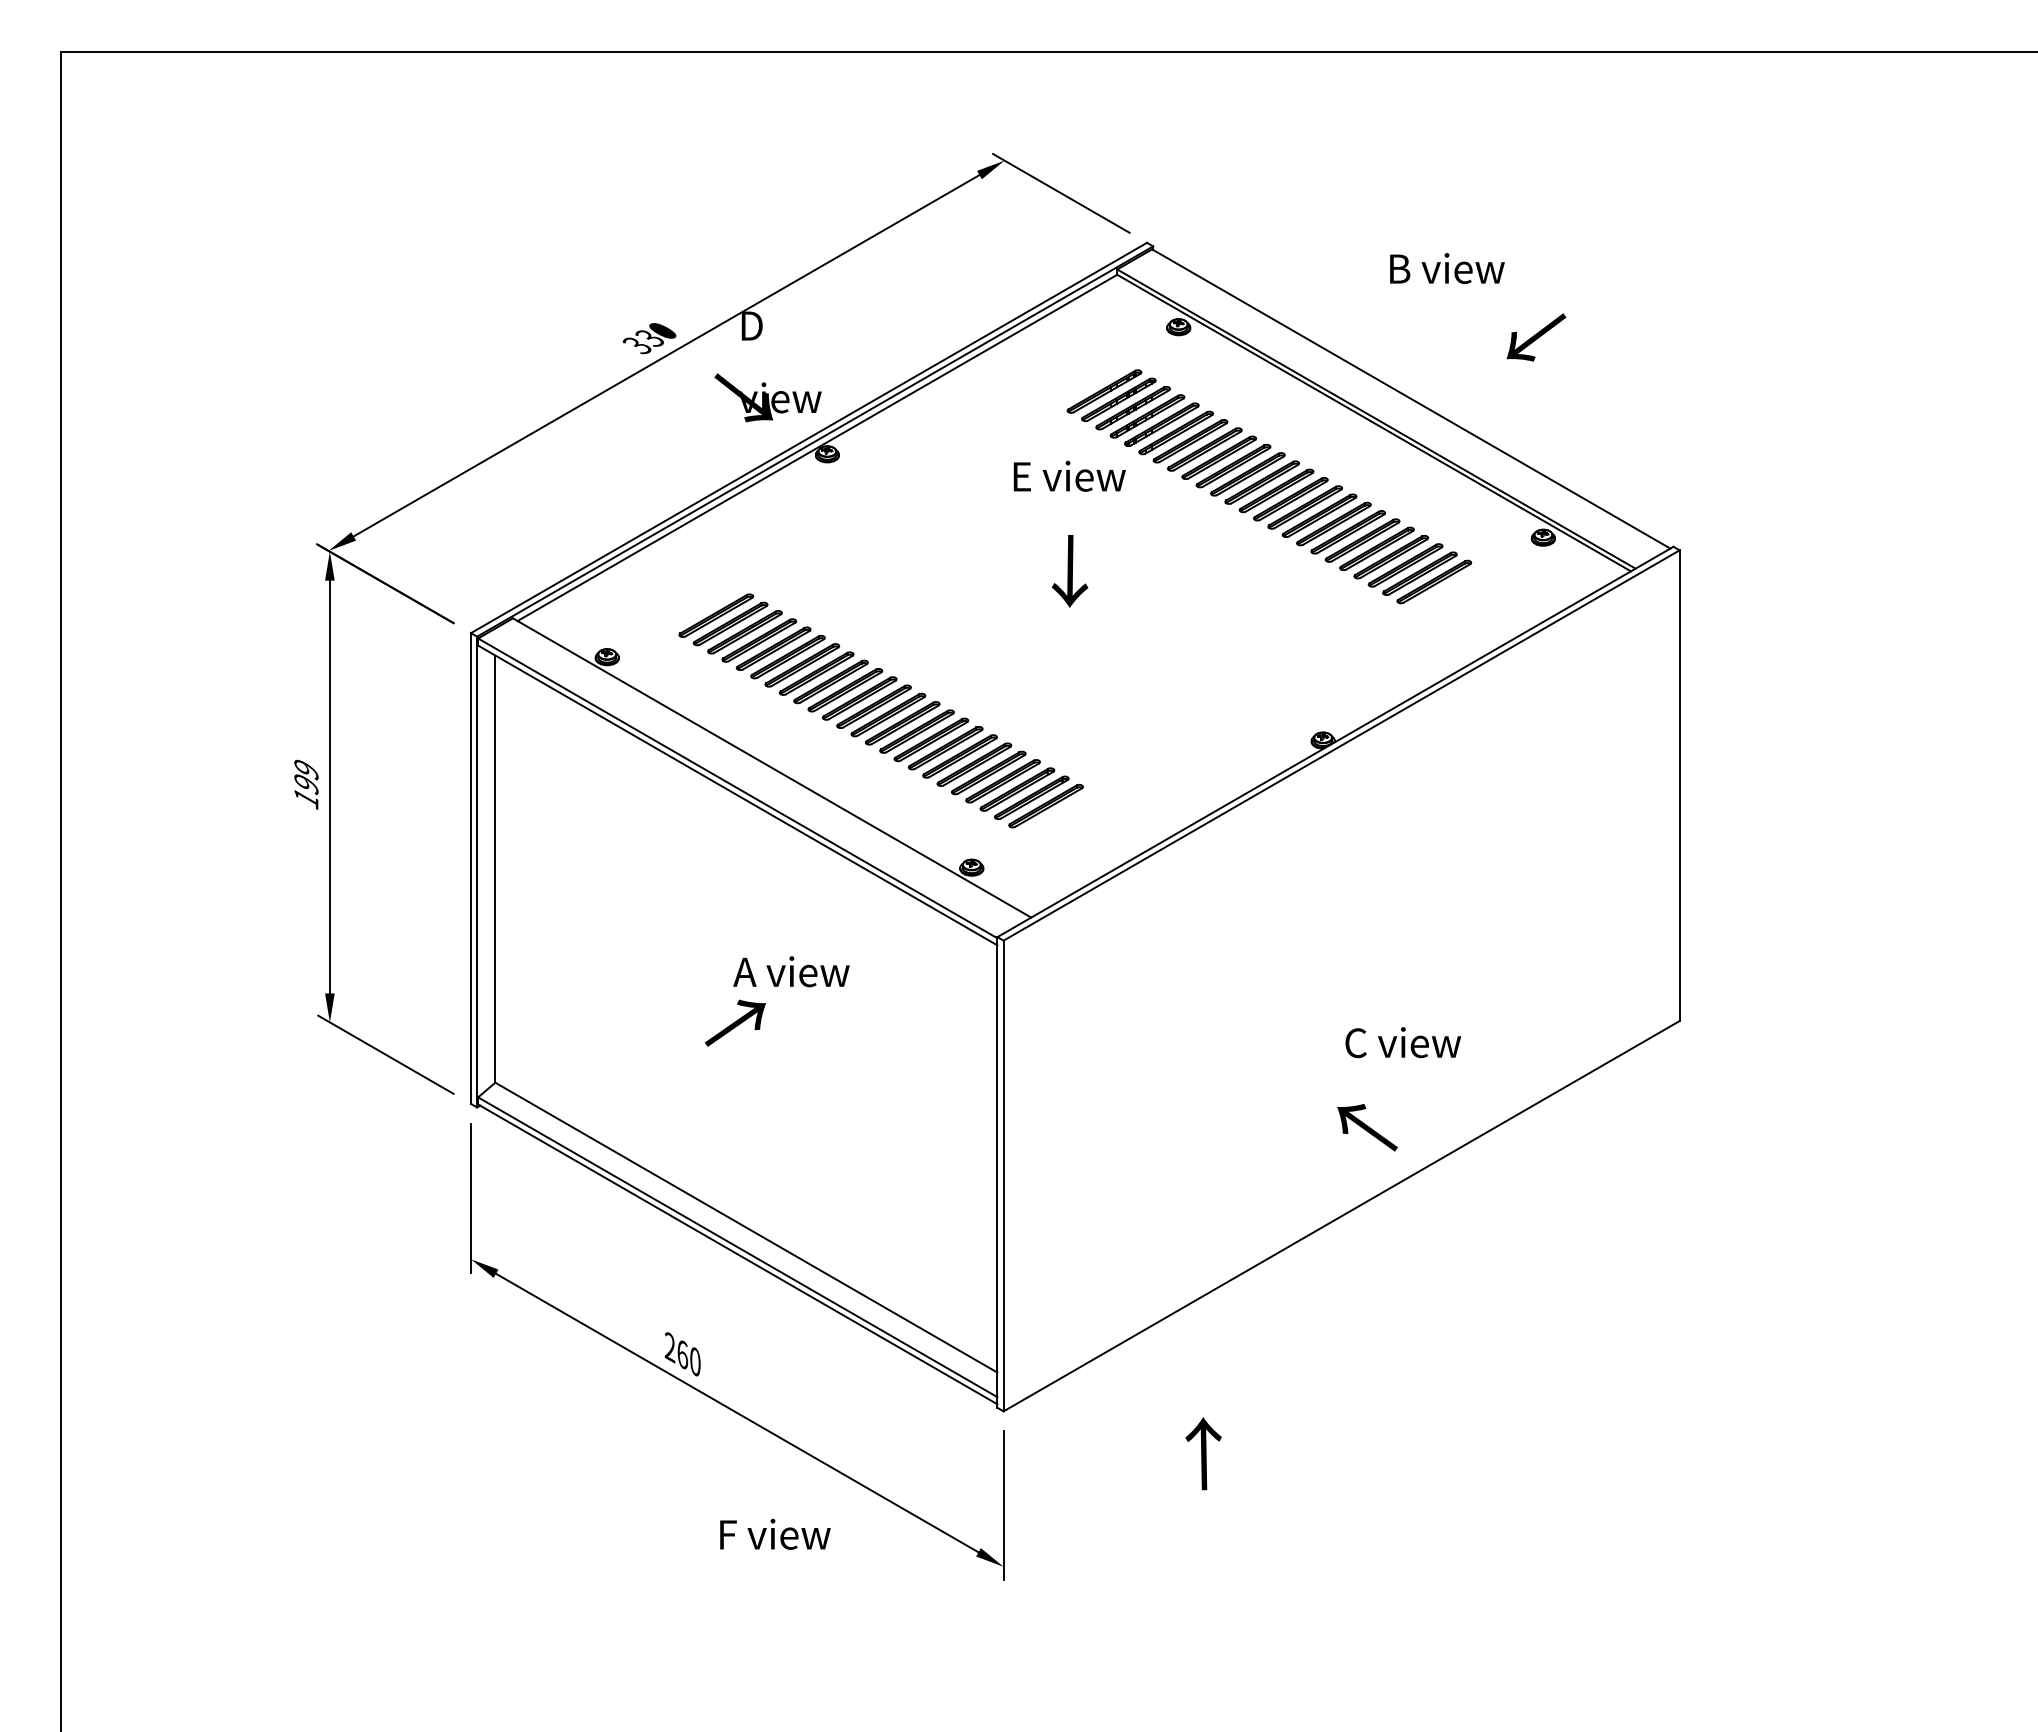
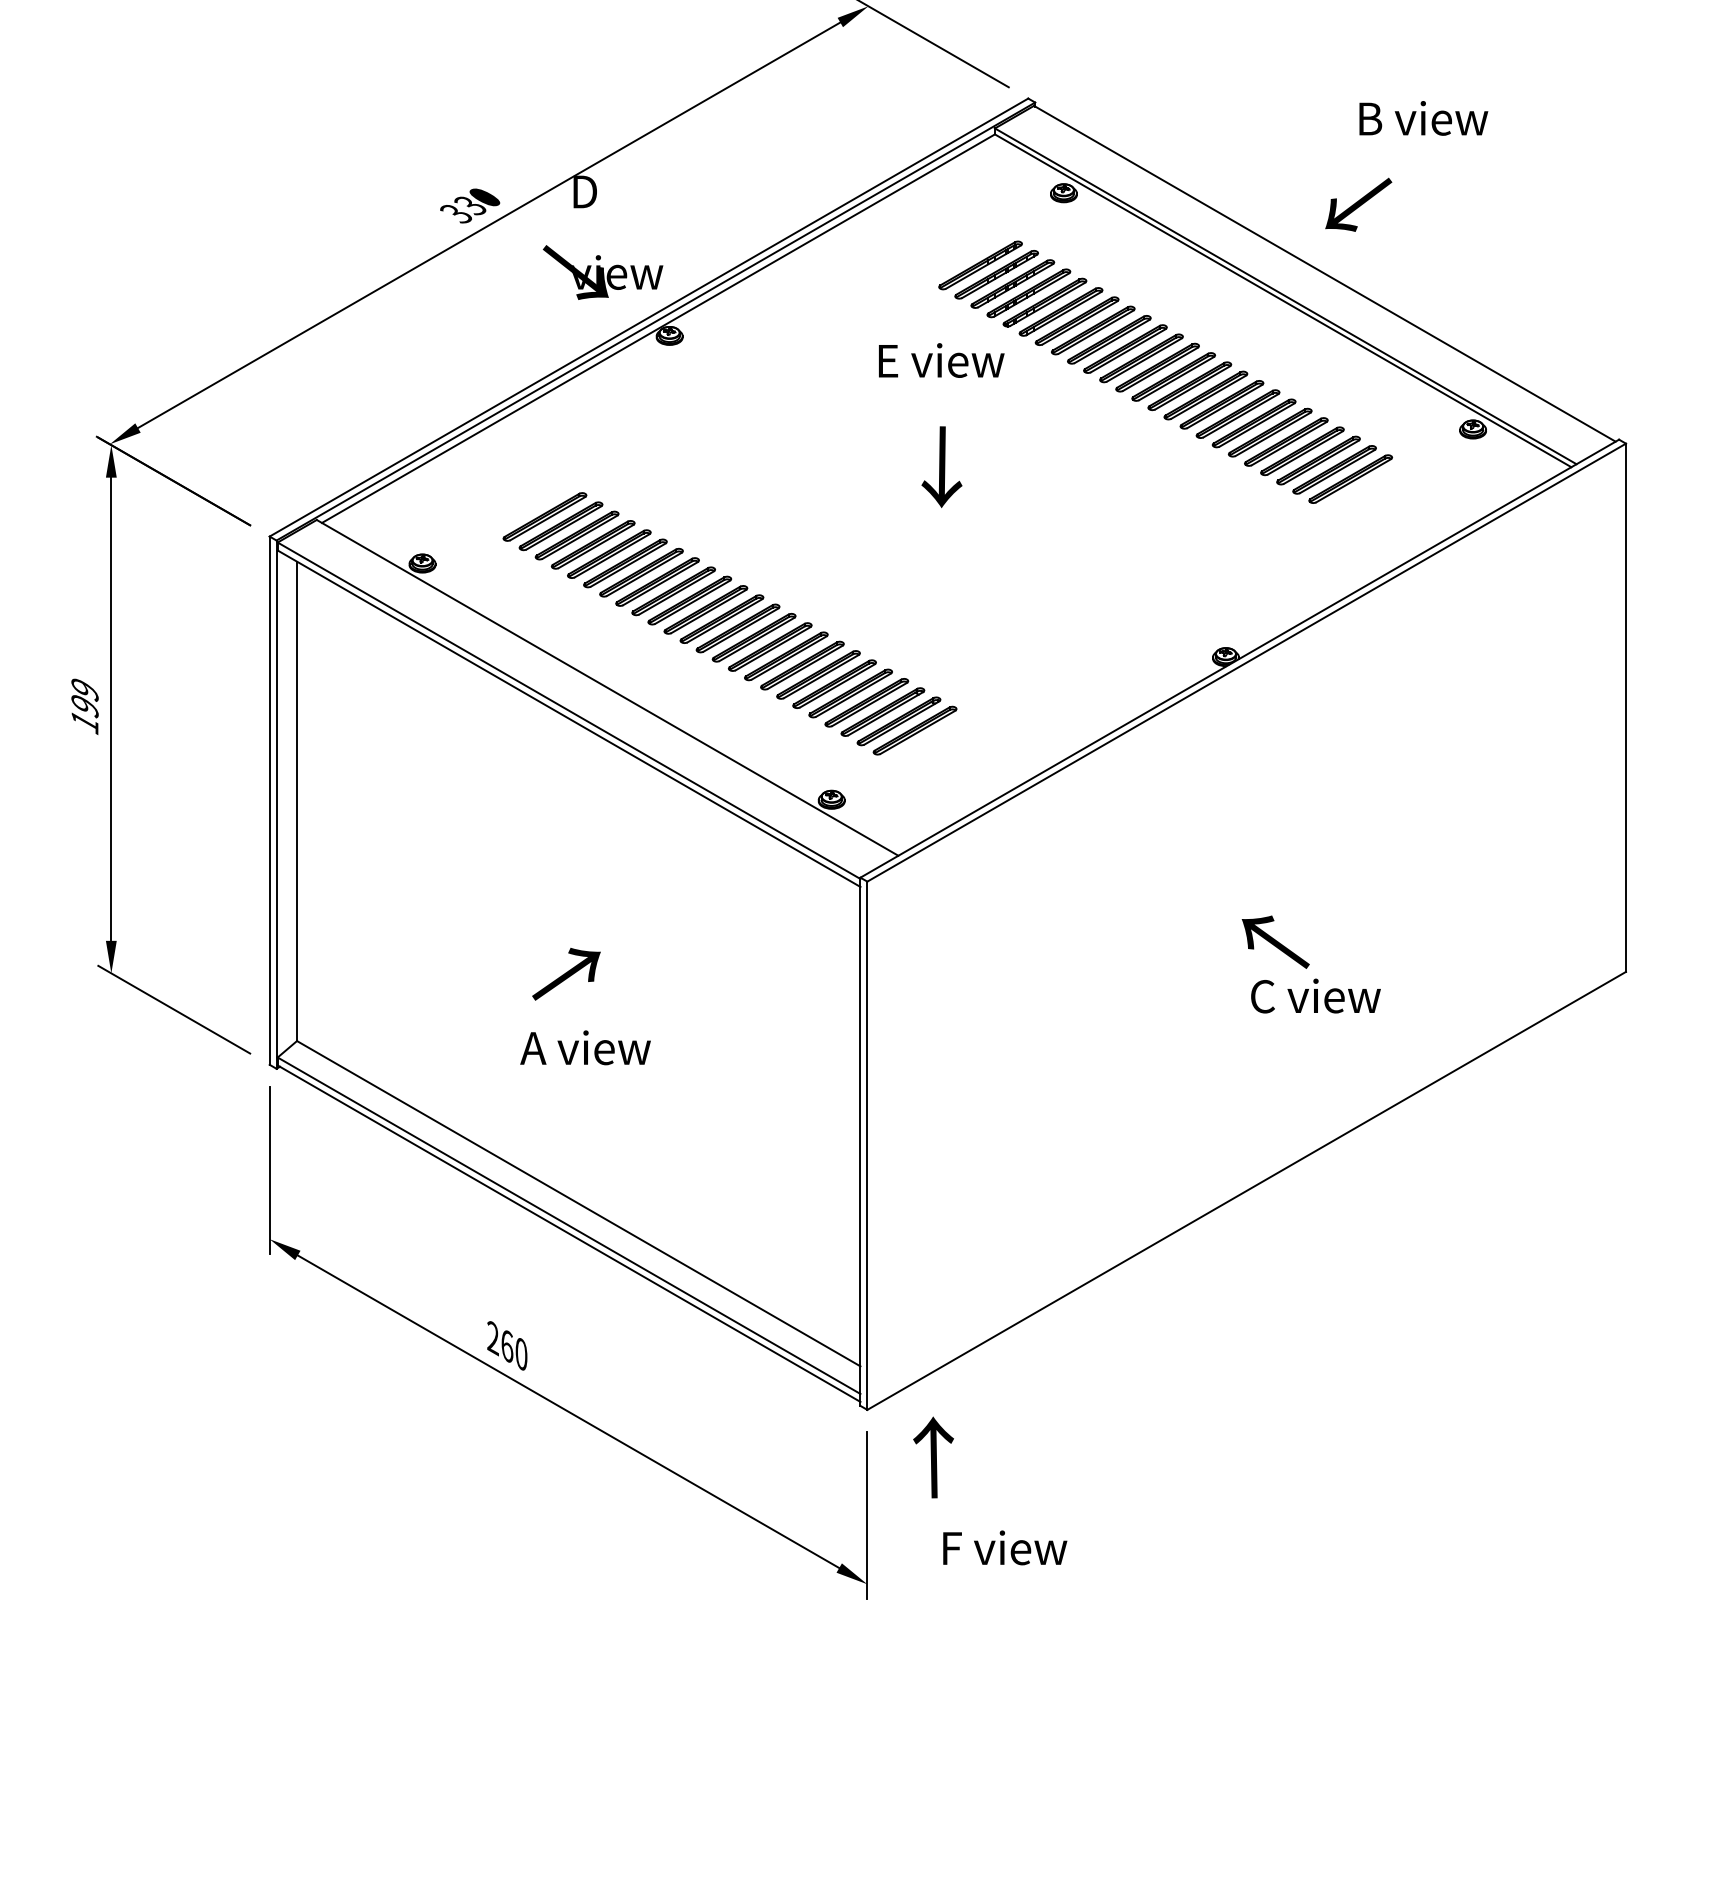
text: (1447, 268) -> (1423, 118), moved
text: (1536, 337) -> (1358, 204), moved
text: (791, 971) -> (585, 1047), moved
text: (1367, 1127) -> (1275, 942), moved
text: (1203, 1453) -> (933, 1457), moved
text: (775, 1533) -> (1005, 1546), moved

